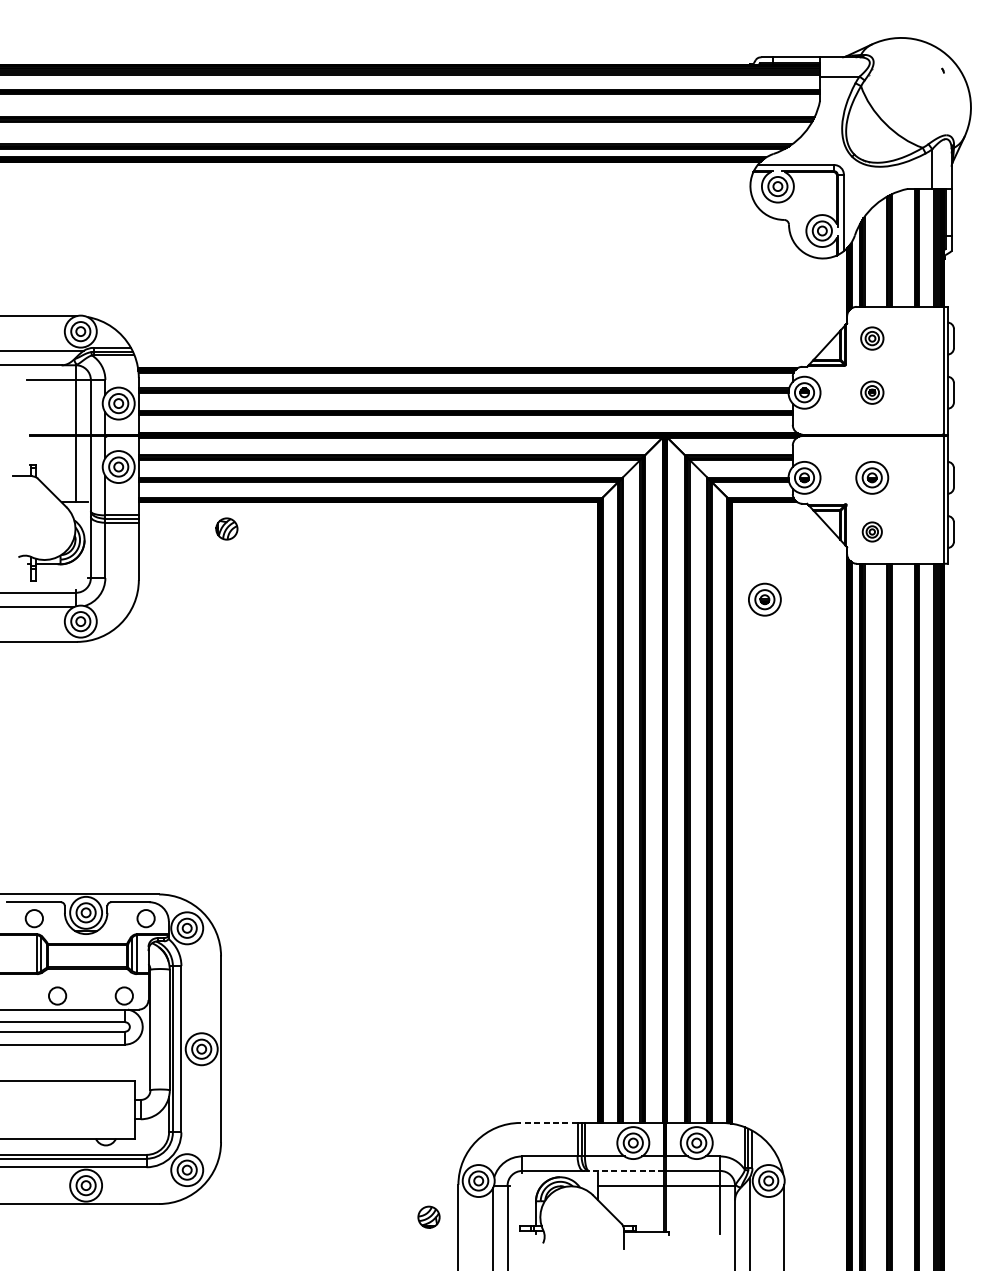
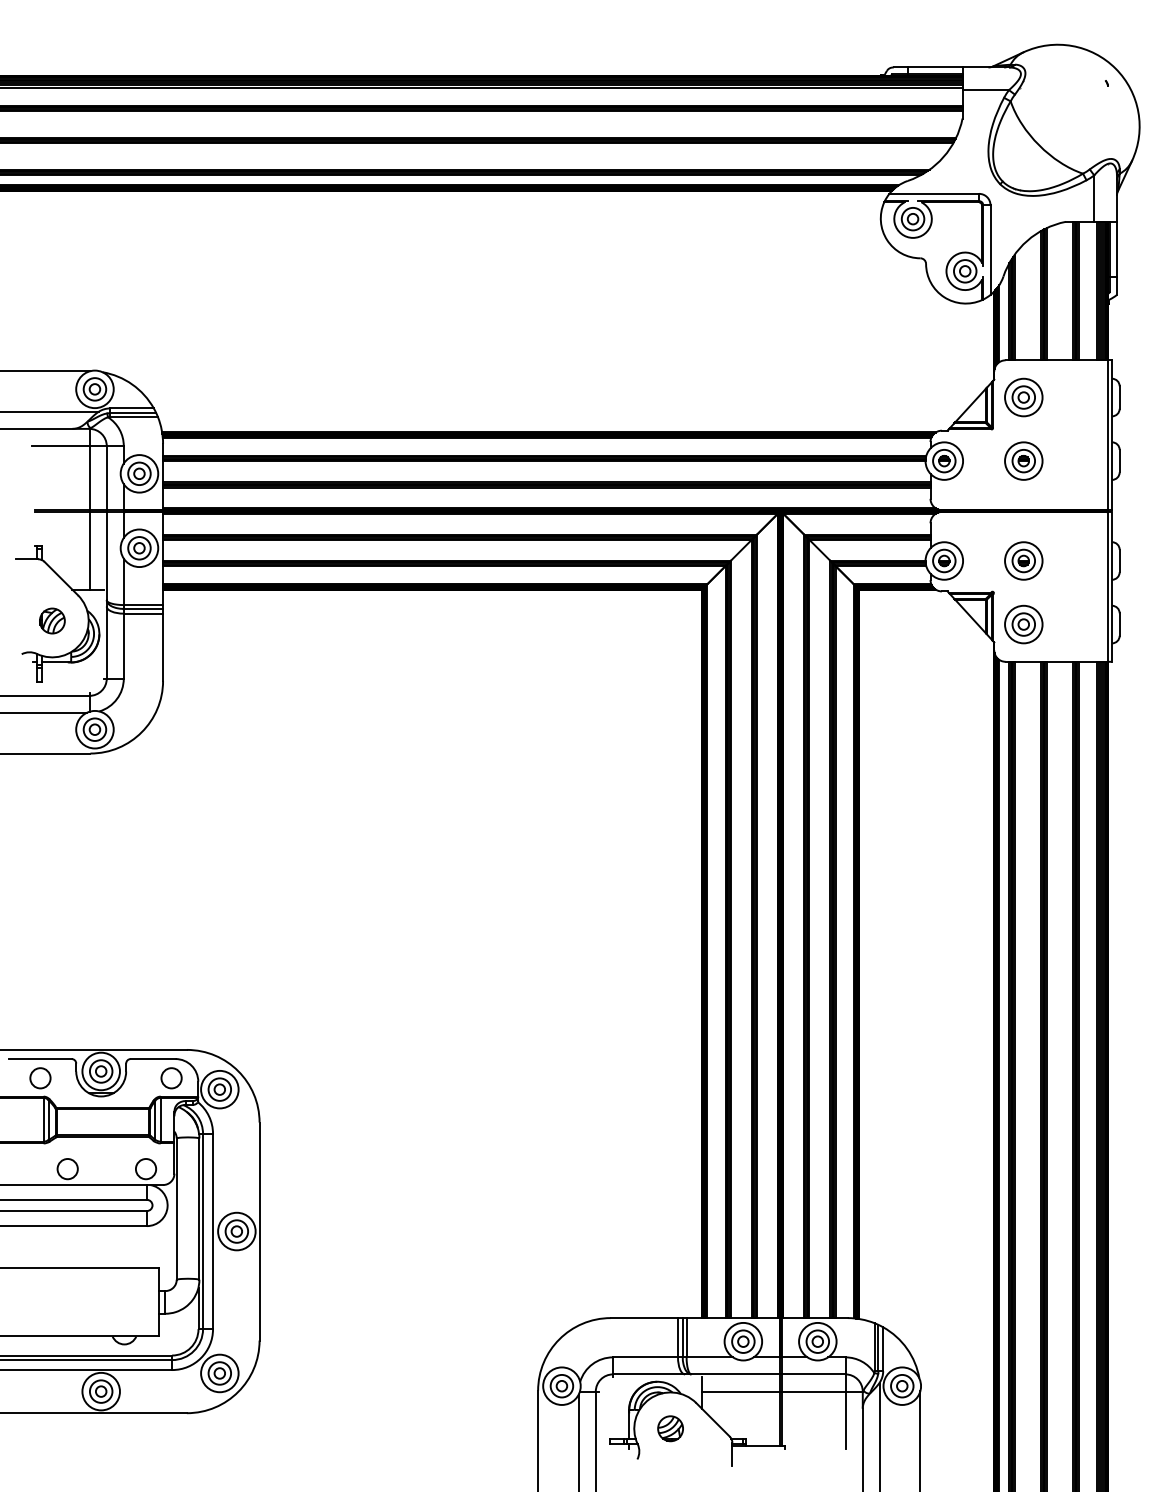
part: (872, 338) -> (1023, 397), size x1.43
part: (872, 392) -> (1023, 460), size x1.43
part: (226, 528) -> (52, 620), moved
part: (872, 531) -> (1023, 624), size x1.67
part: (764, 599) -> (897, 703), removed
line: (549, 1123) -> (644, 1318), dashed -> solid
line: (626, 1171) -> (735, 1374), dashed -> solid
part: (428, 1217) -> (670, 1428), moved

